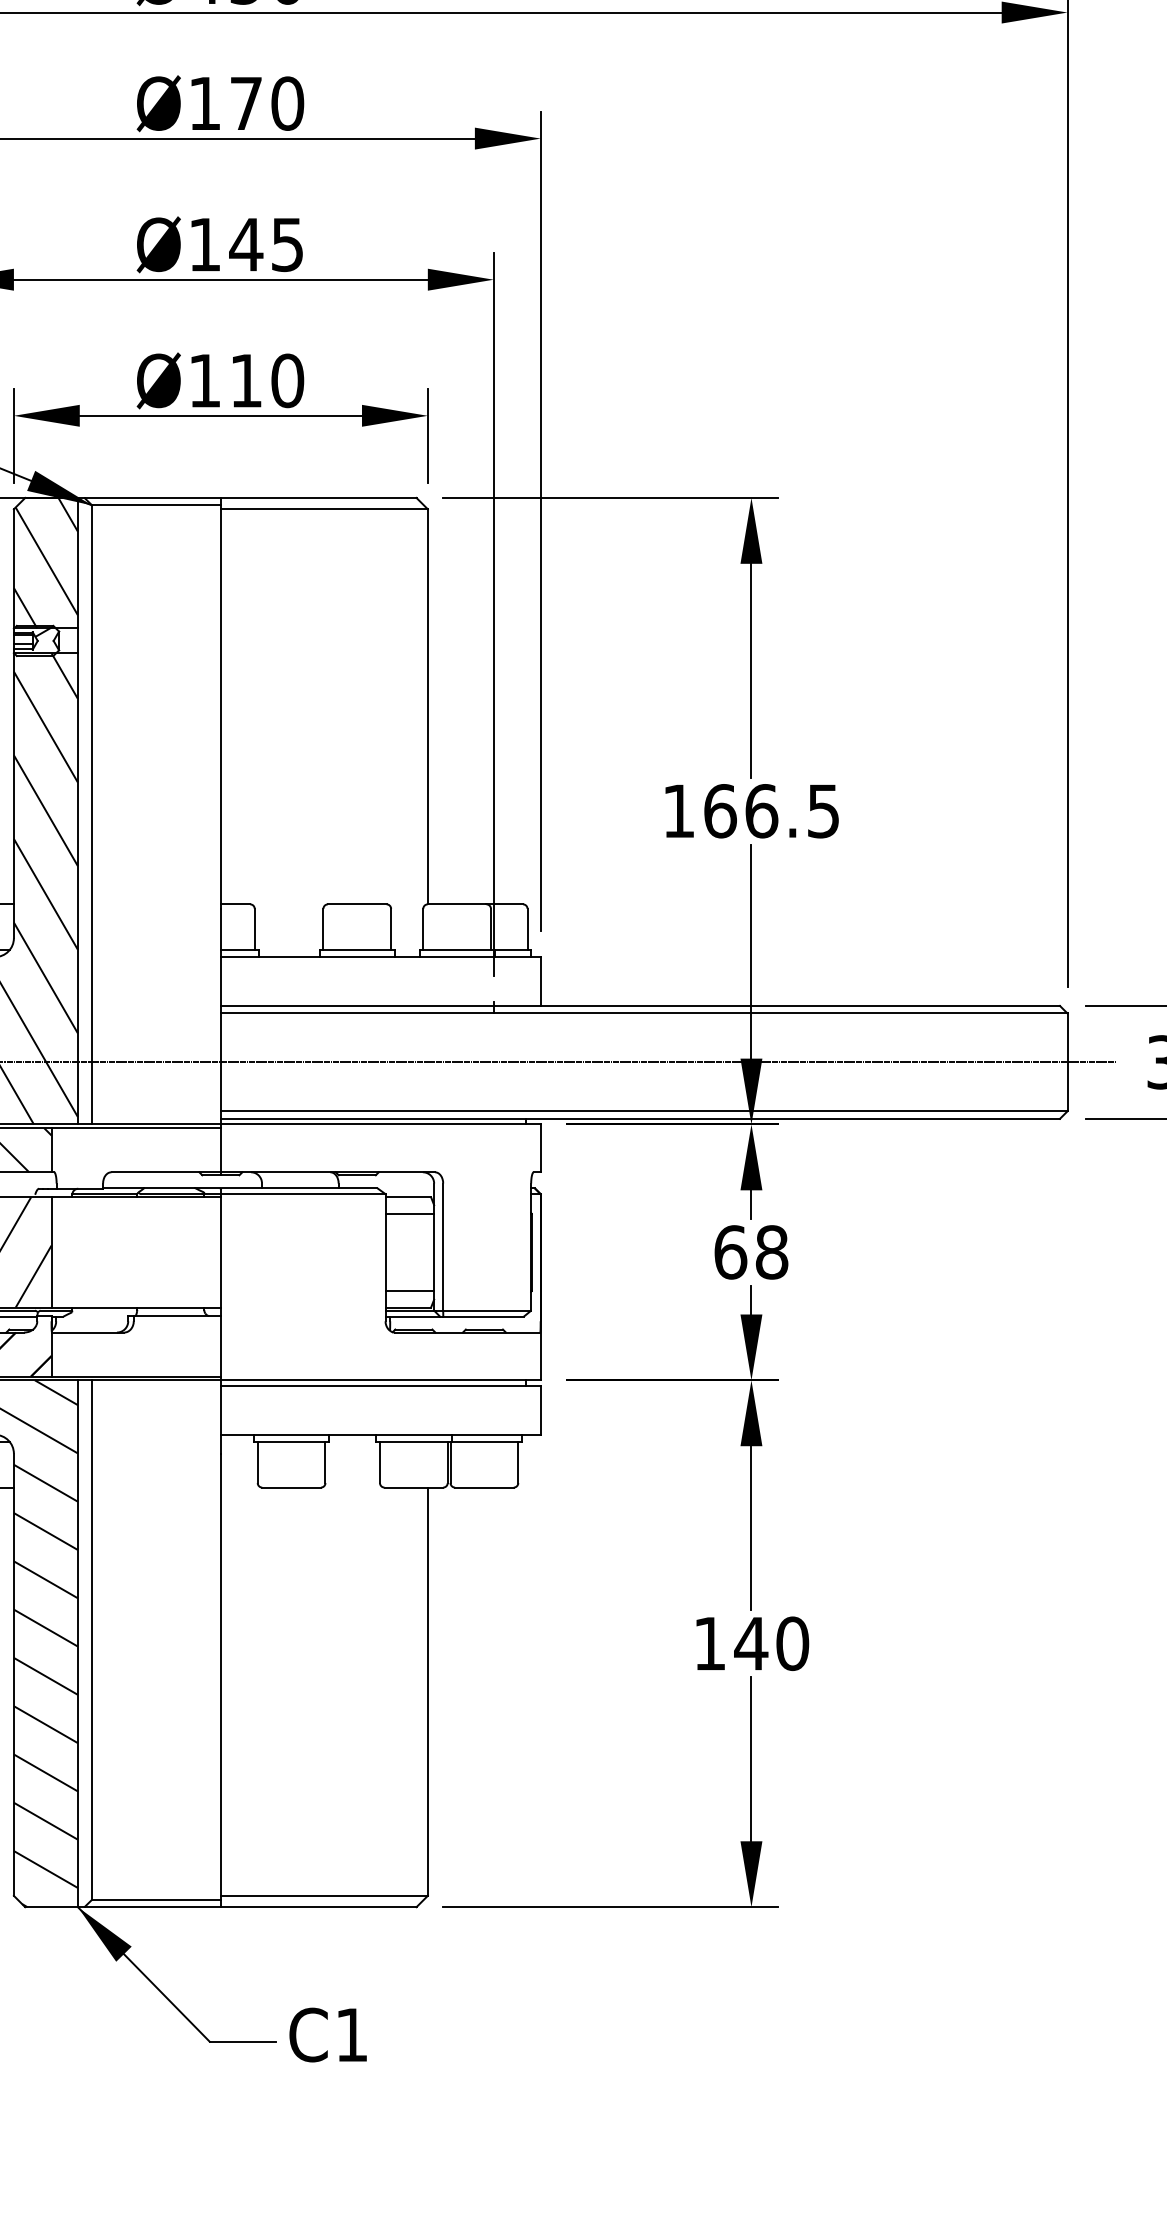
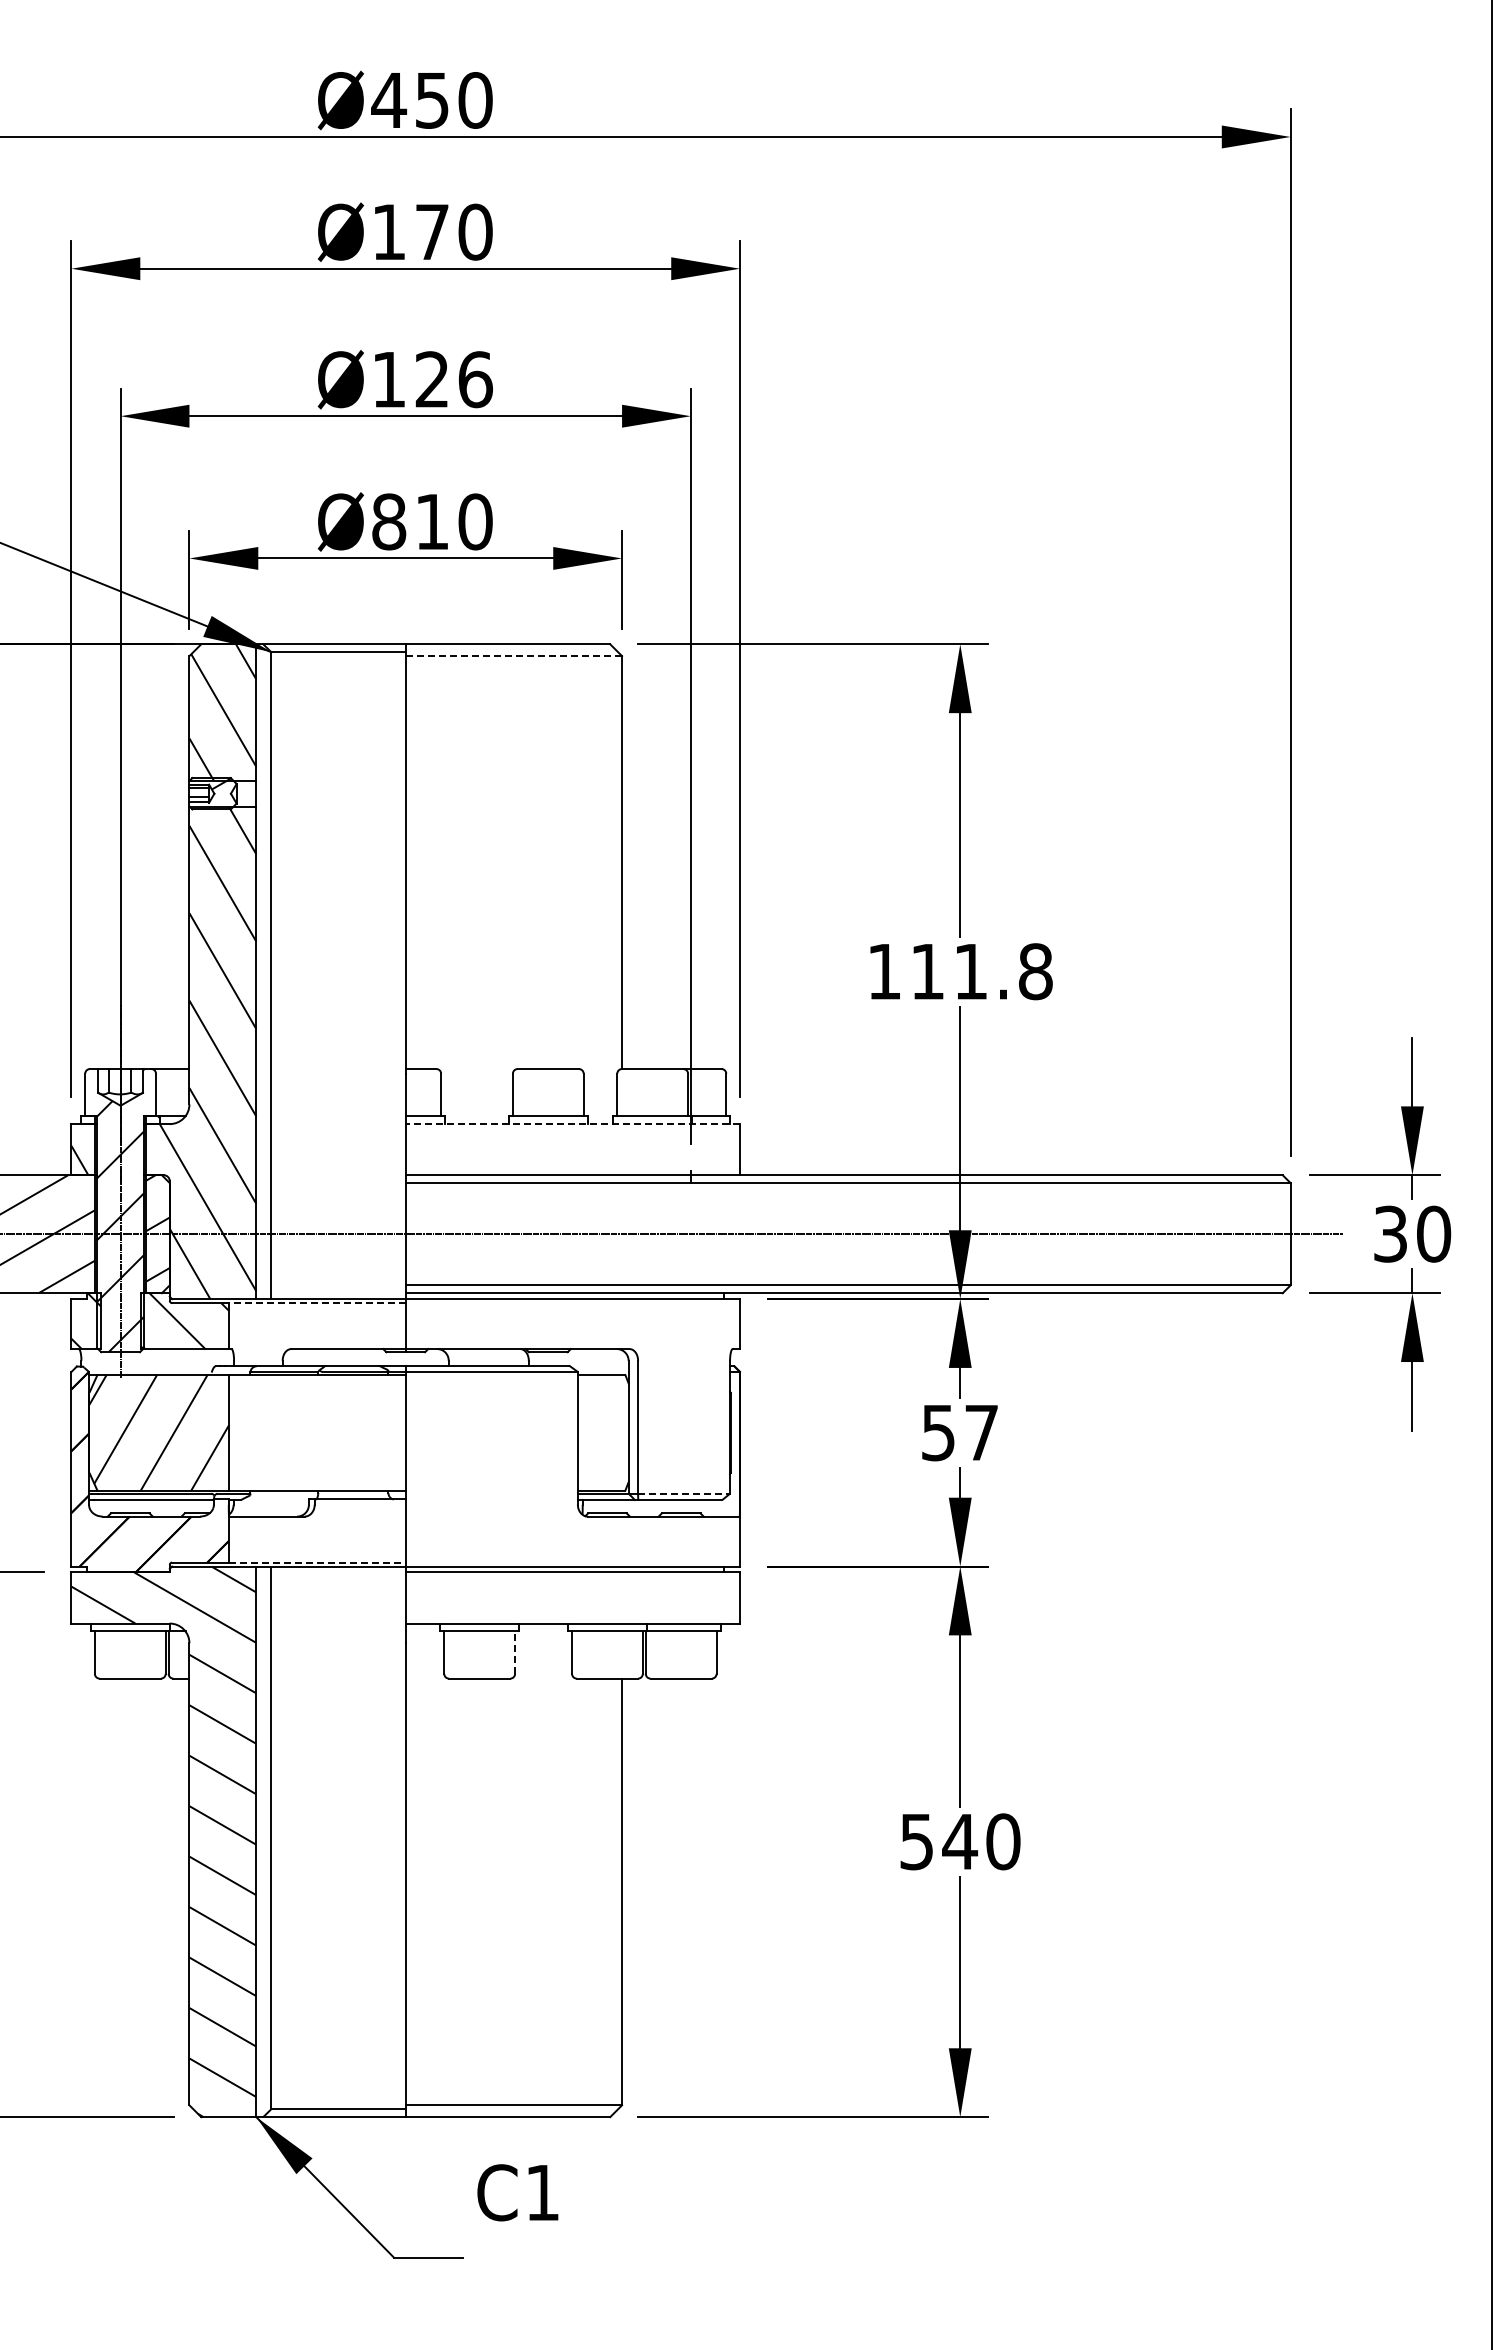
text: (266, 244) -> (453, 379), Ø145 -> Ø126
text: (205, 380) -> (389, 521), Ø110 -> Ø810
line: (323, 509) -> (513, 656), solid -> dashed
text: (771, 811) -> (981, 971), 166.5 -> 111.8
line: (380, 957) -> (572, 1124), solid -> dashed
line: (135, 1128) -> (316, 1303), solid -> dashed
line: (409, 1213) -> (602, 1392), removed
text: (750, 1252) -> (959, 1432), 68 -> 57
line: (409, 1290) -> (602, 1472), removed
line: (487, 1310) -> (684, 1493), solid -> dashed
line: (136, 1376) -> (317, 1562), solid -> dashed
line: (325, 1462) -> (515, 1652), solid -> dashed
text: (709, 1644) -> (916, 1842), 140 -> 540
text: (327, 2034) -> (517, 2192), moved

